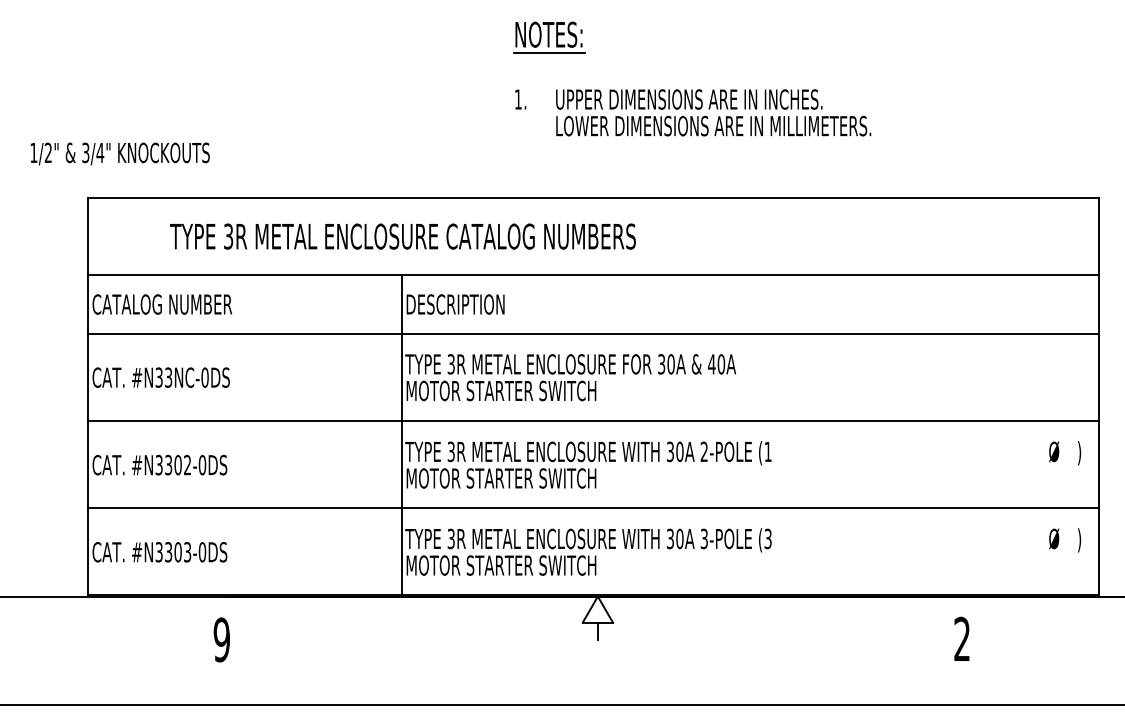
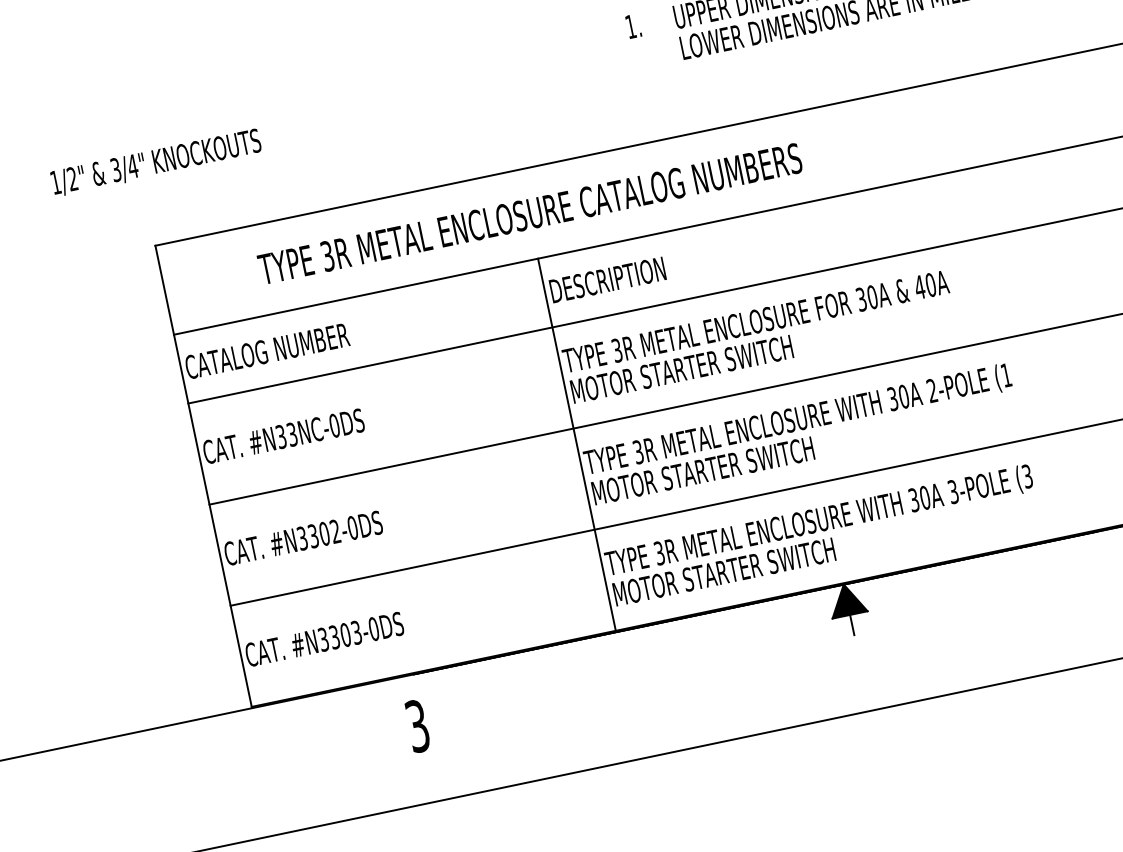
text: (119, 153) -> (155, 162), moved
fill: (597, 609) -> (846, 599), added
text: (221, 639) -> (417, 725), 9 -> 3

